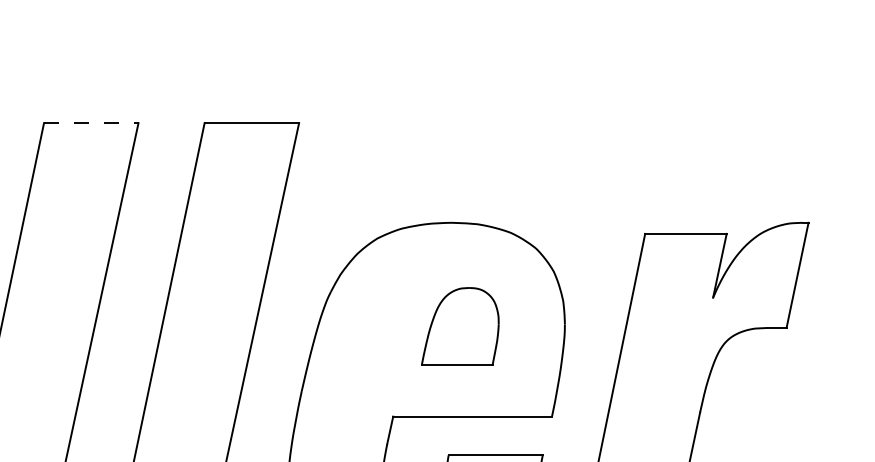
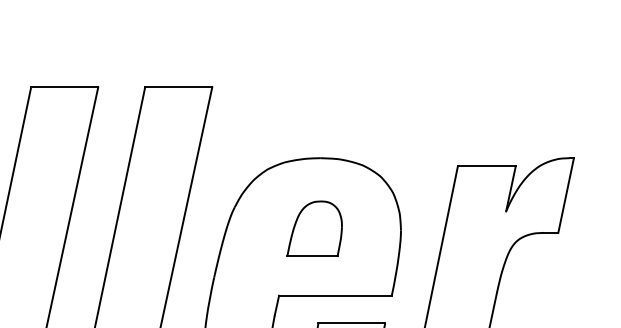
line: (91, 123) -> (64, 87), dashed -> solid
part: (460, 326) -> (314, 228), moved

